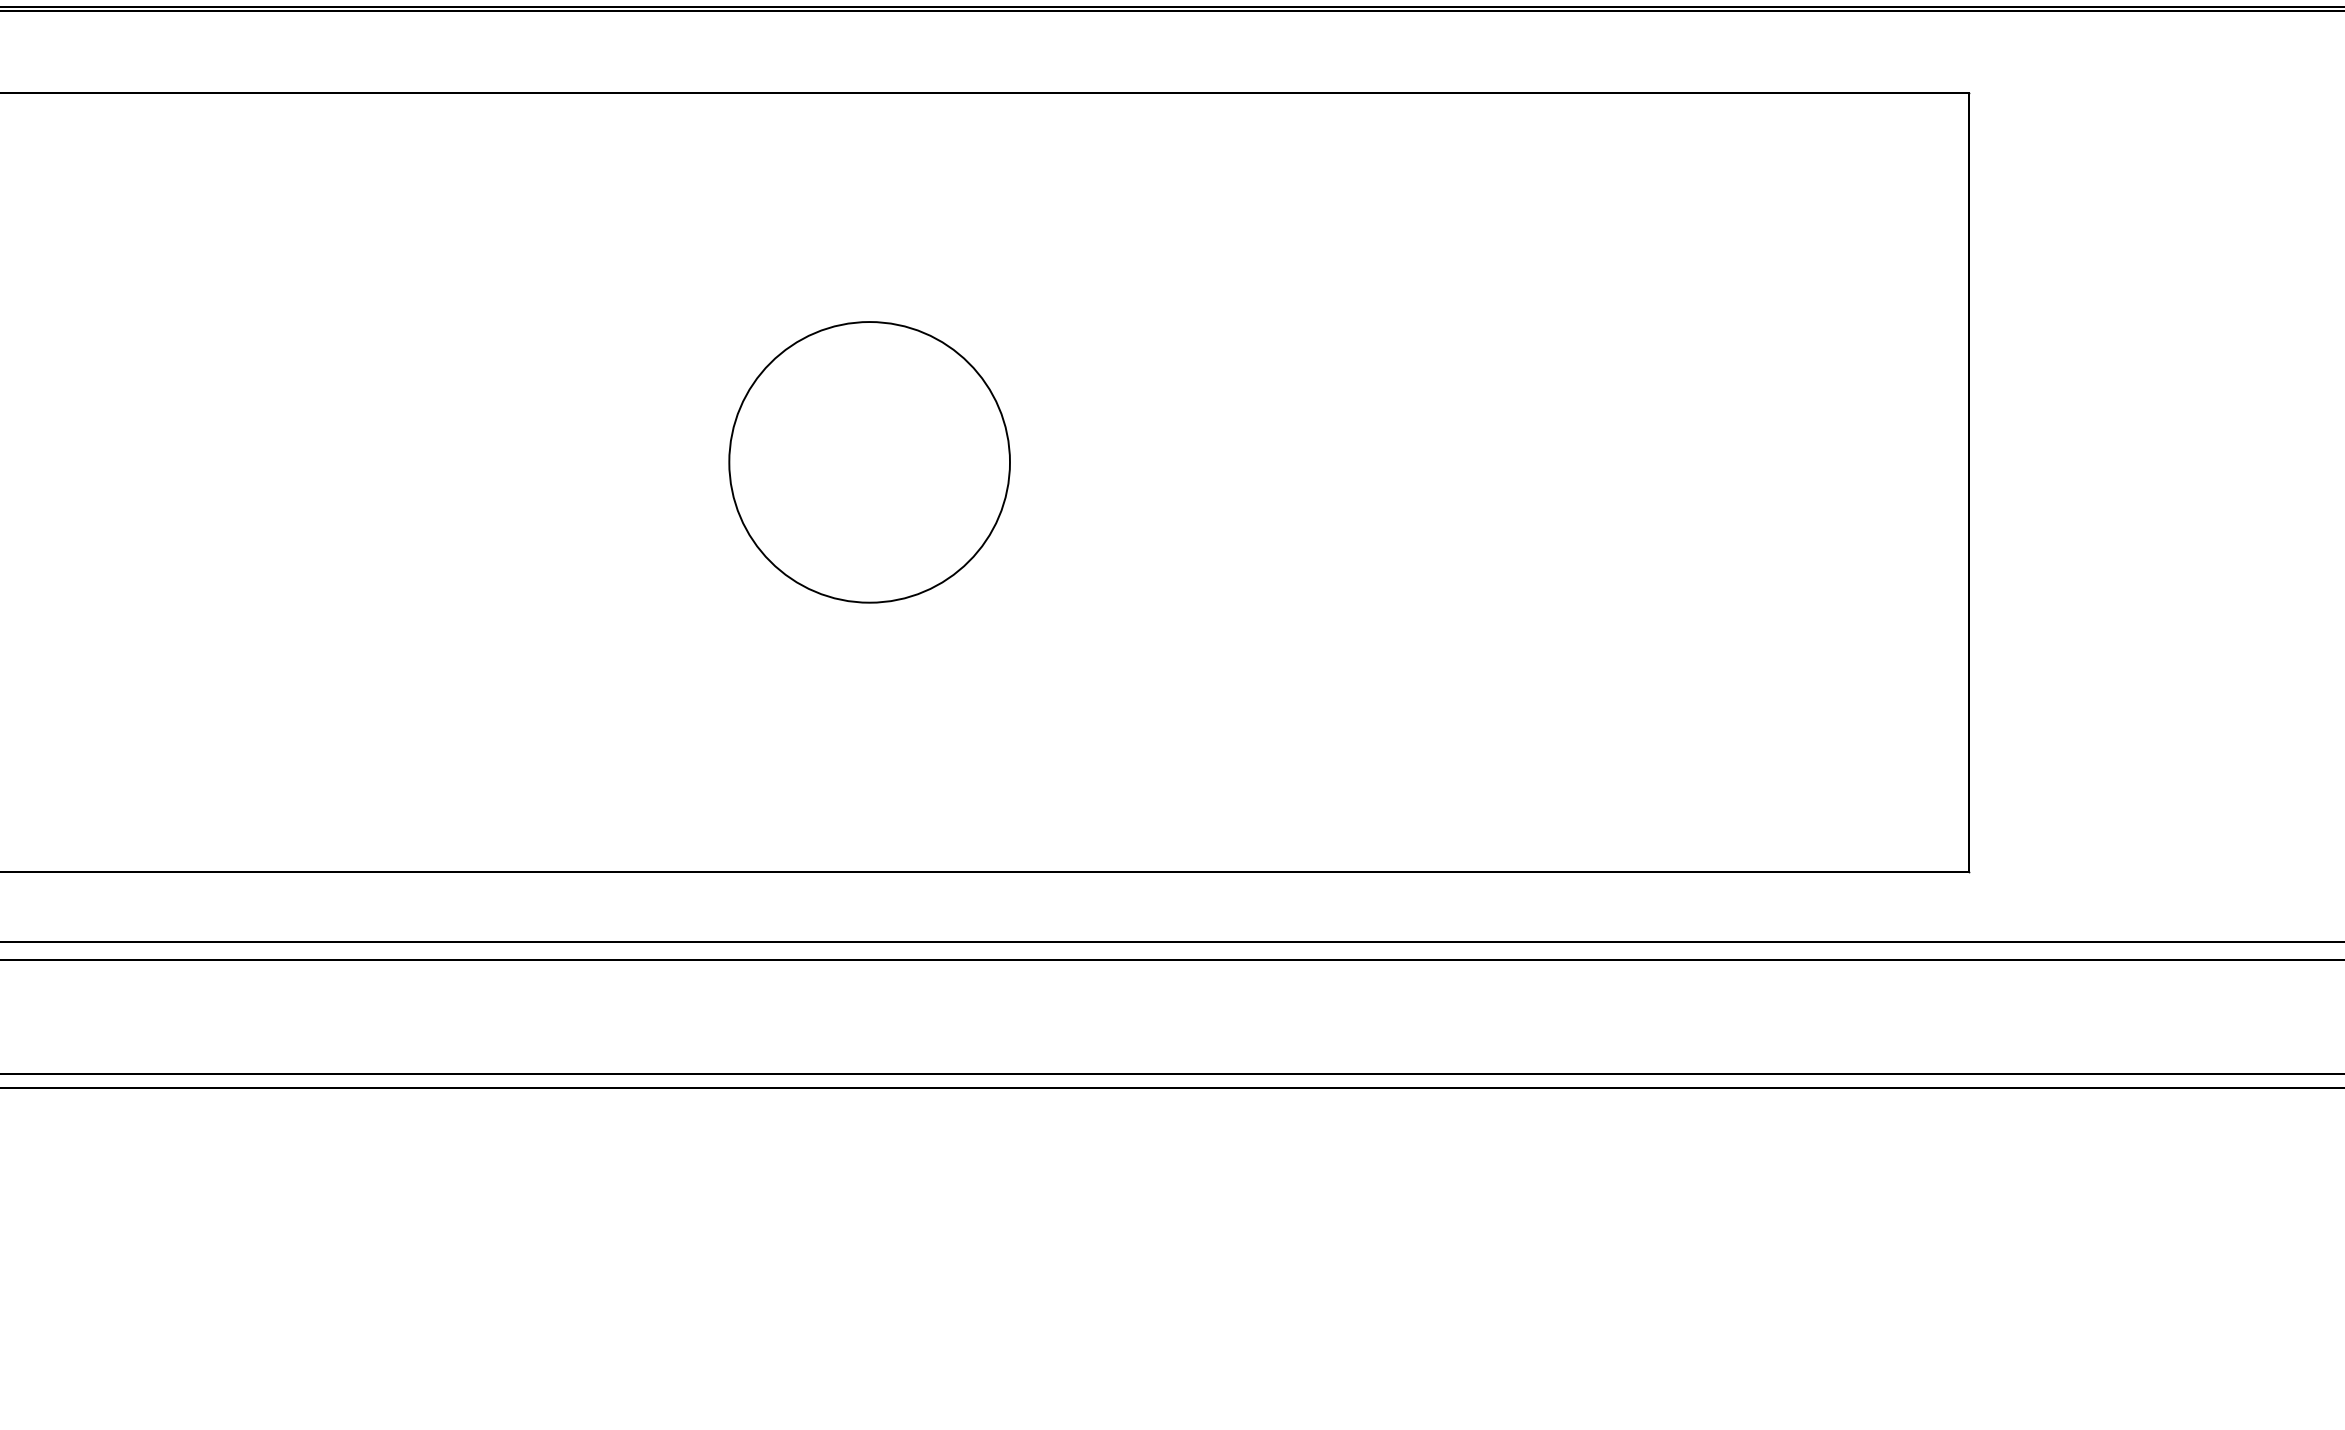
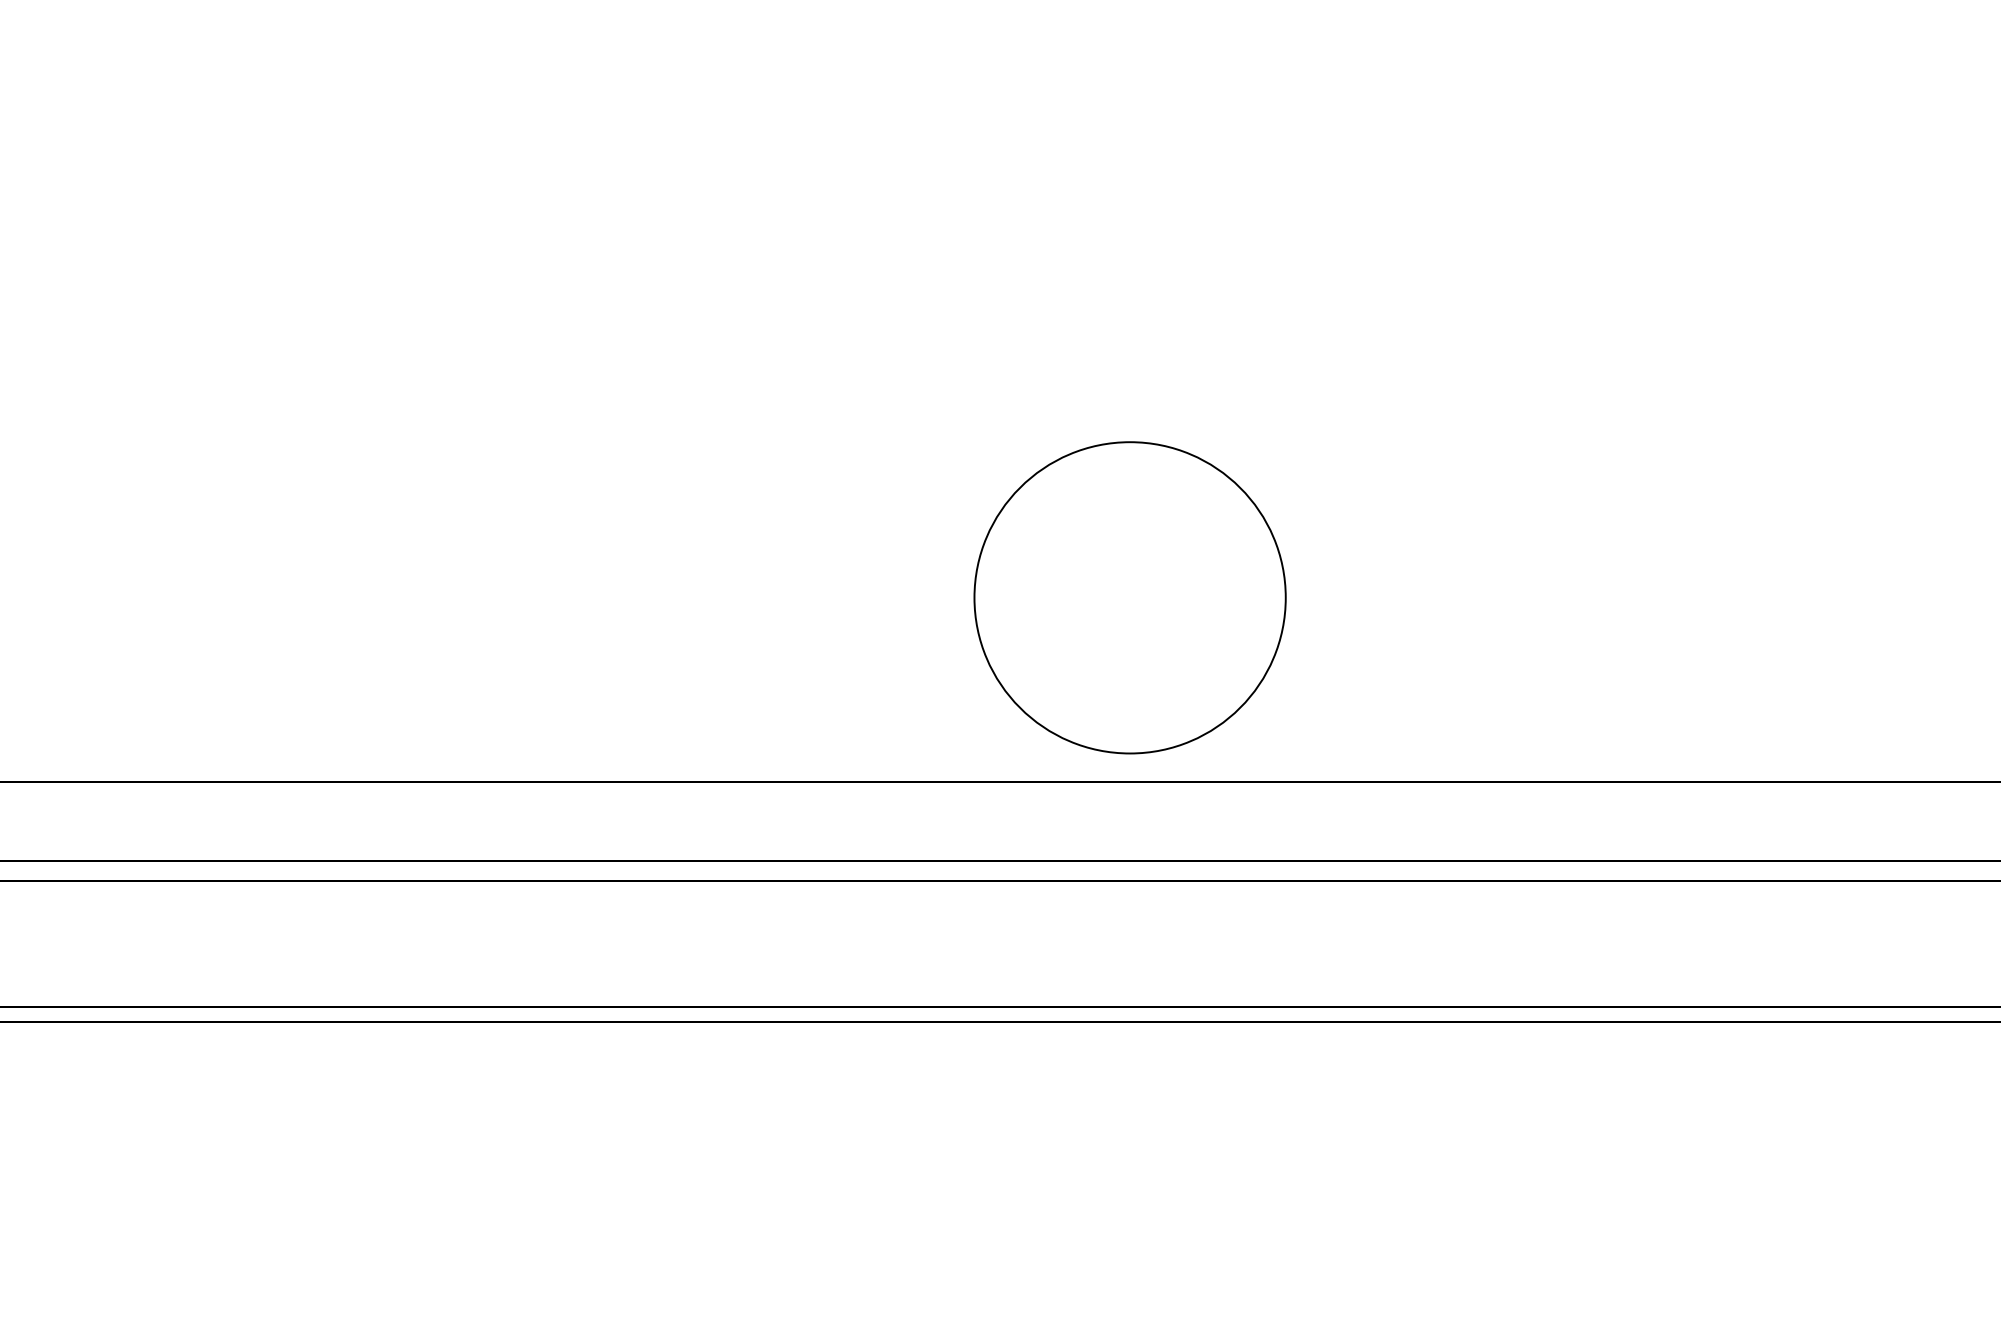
circle: (869, 462) -> (1129, 597), moved

